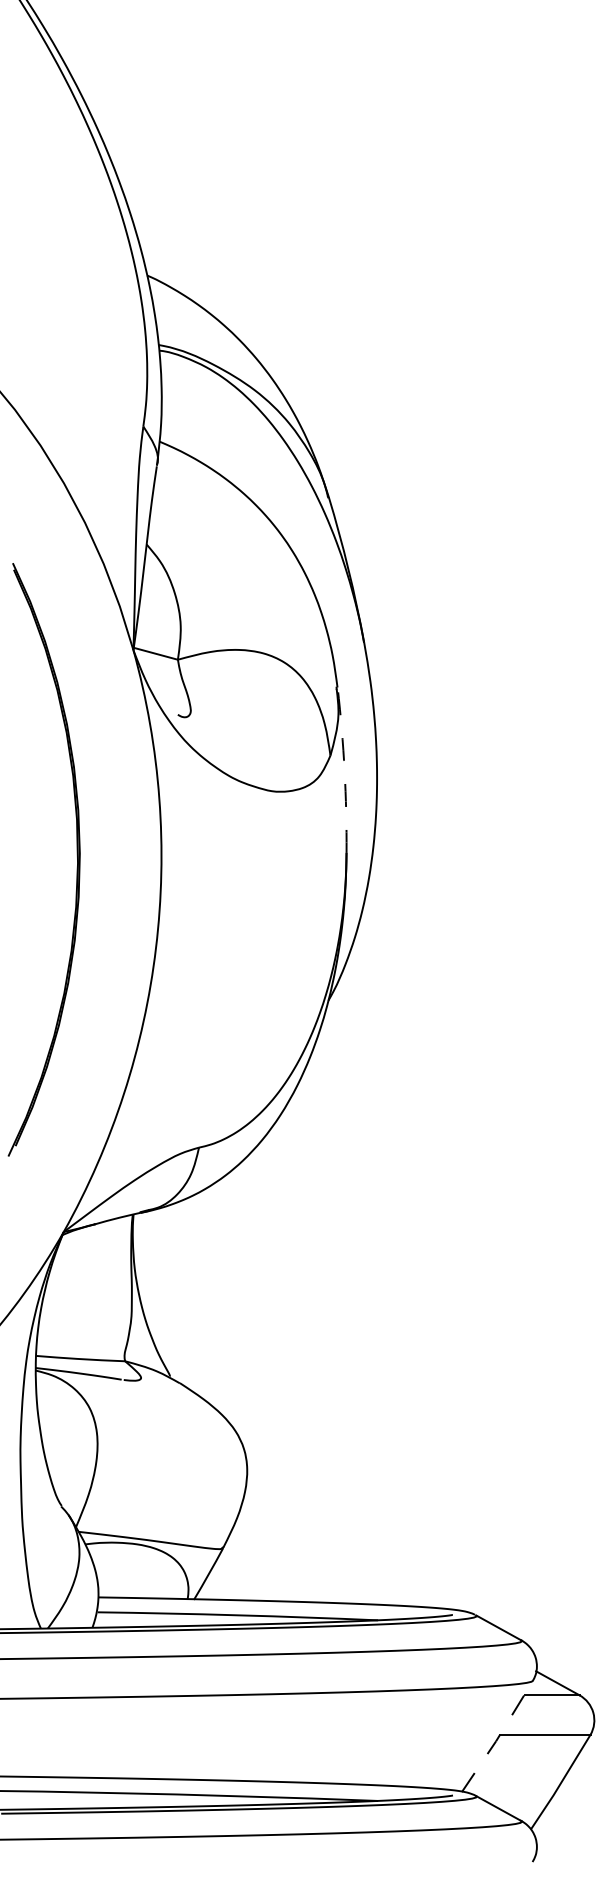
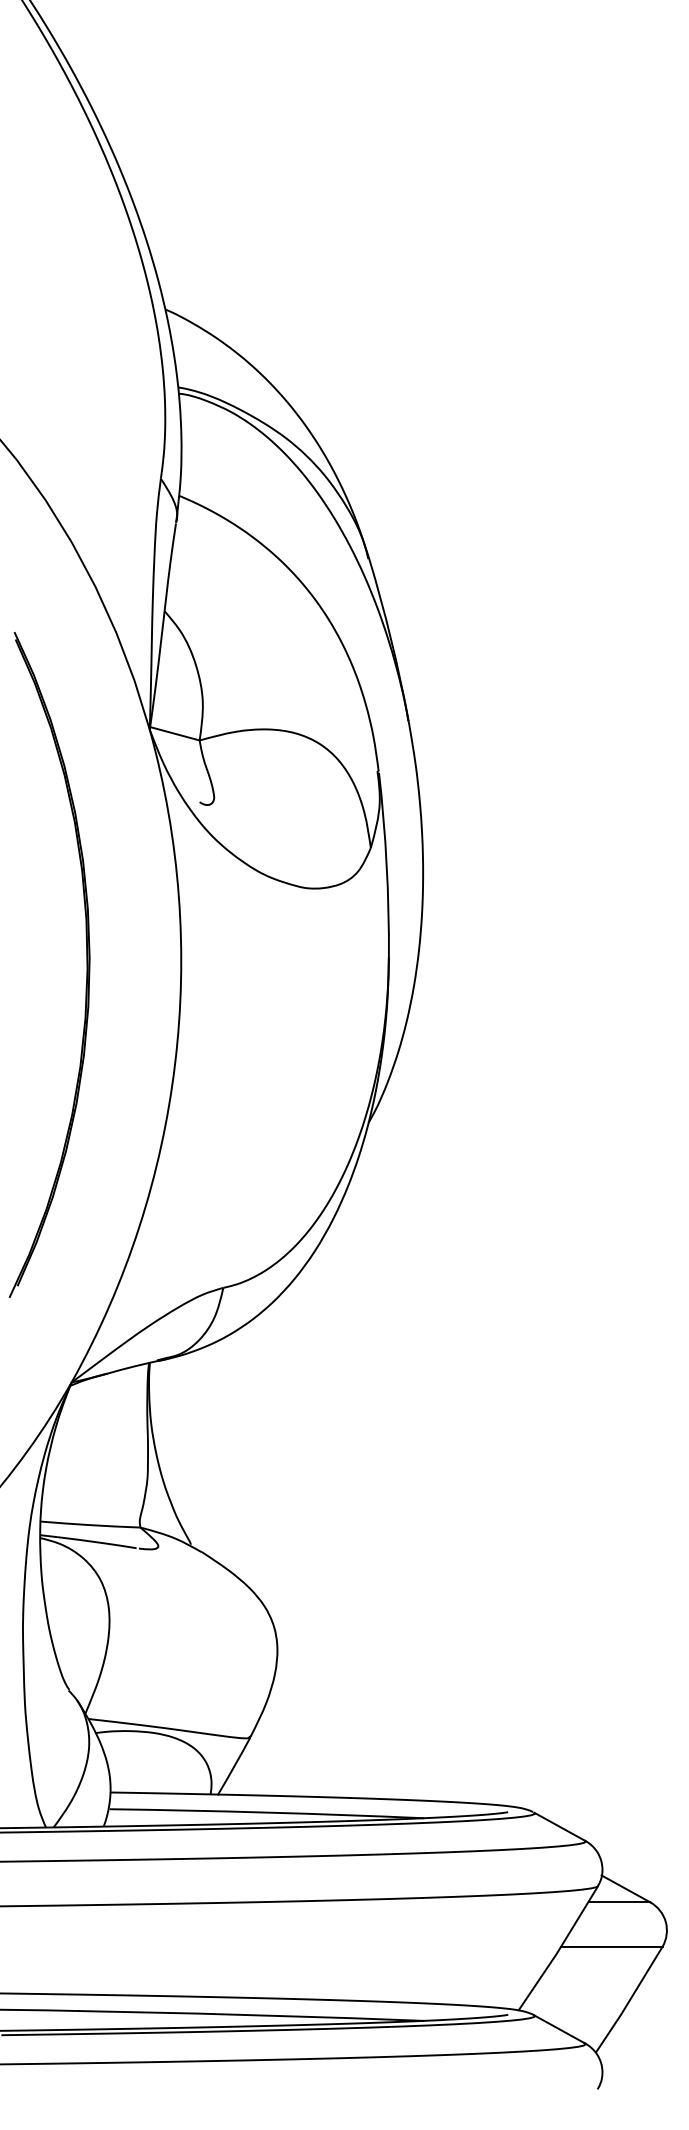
arc: (344, 770) -> (386, 864), dashed -> solid
line: (498, 1737) -> (559, 1949), dashed -> solid

